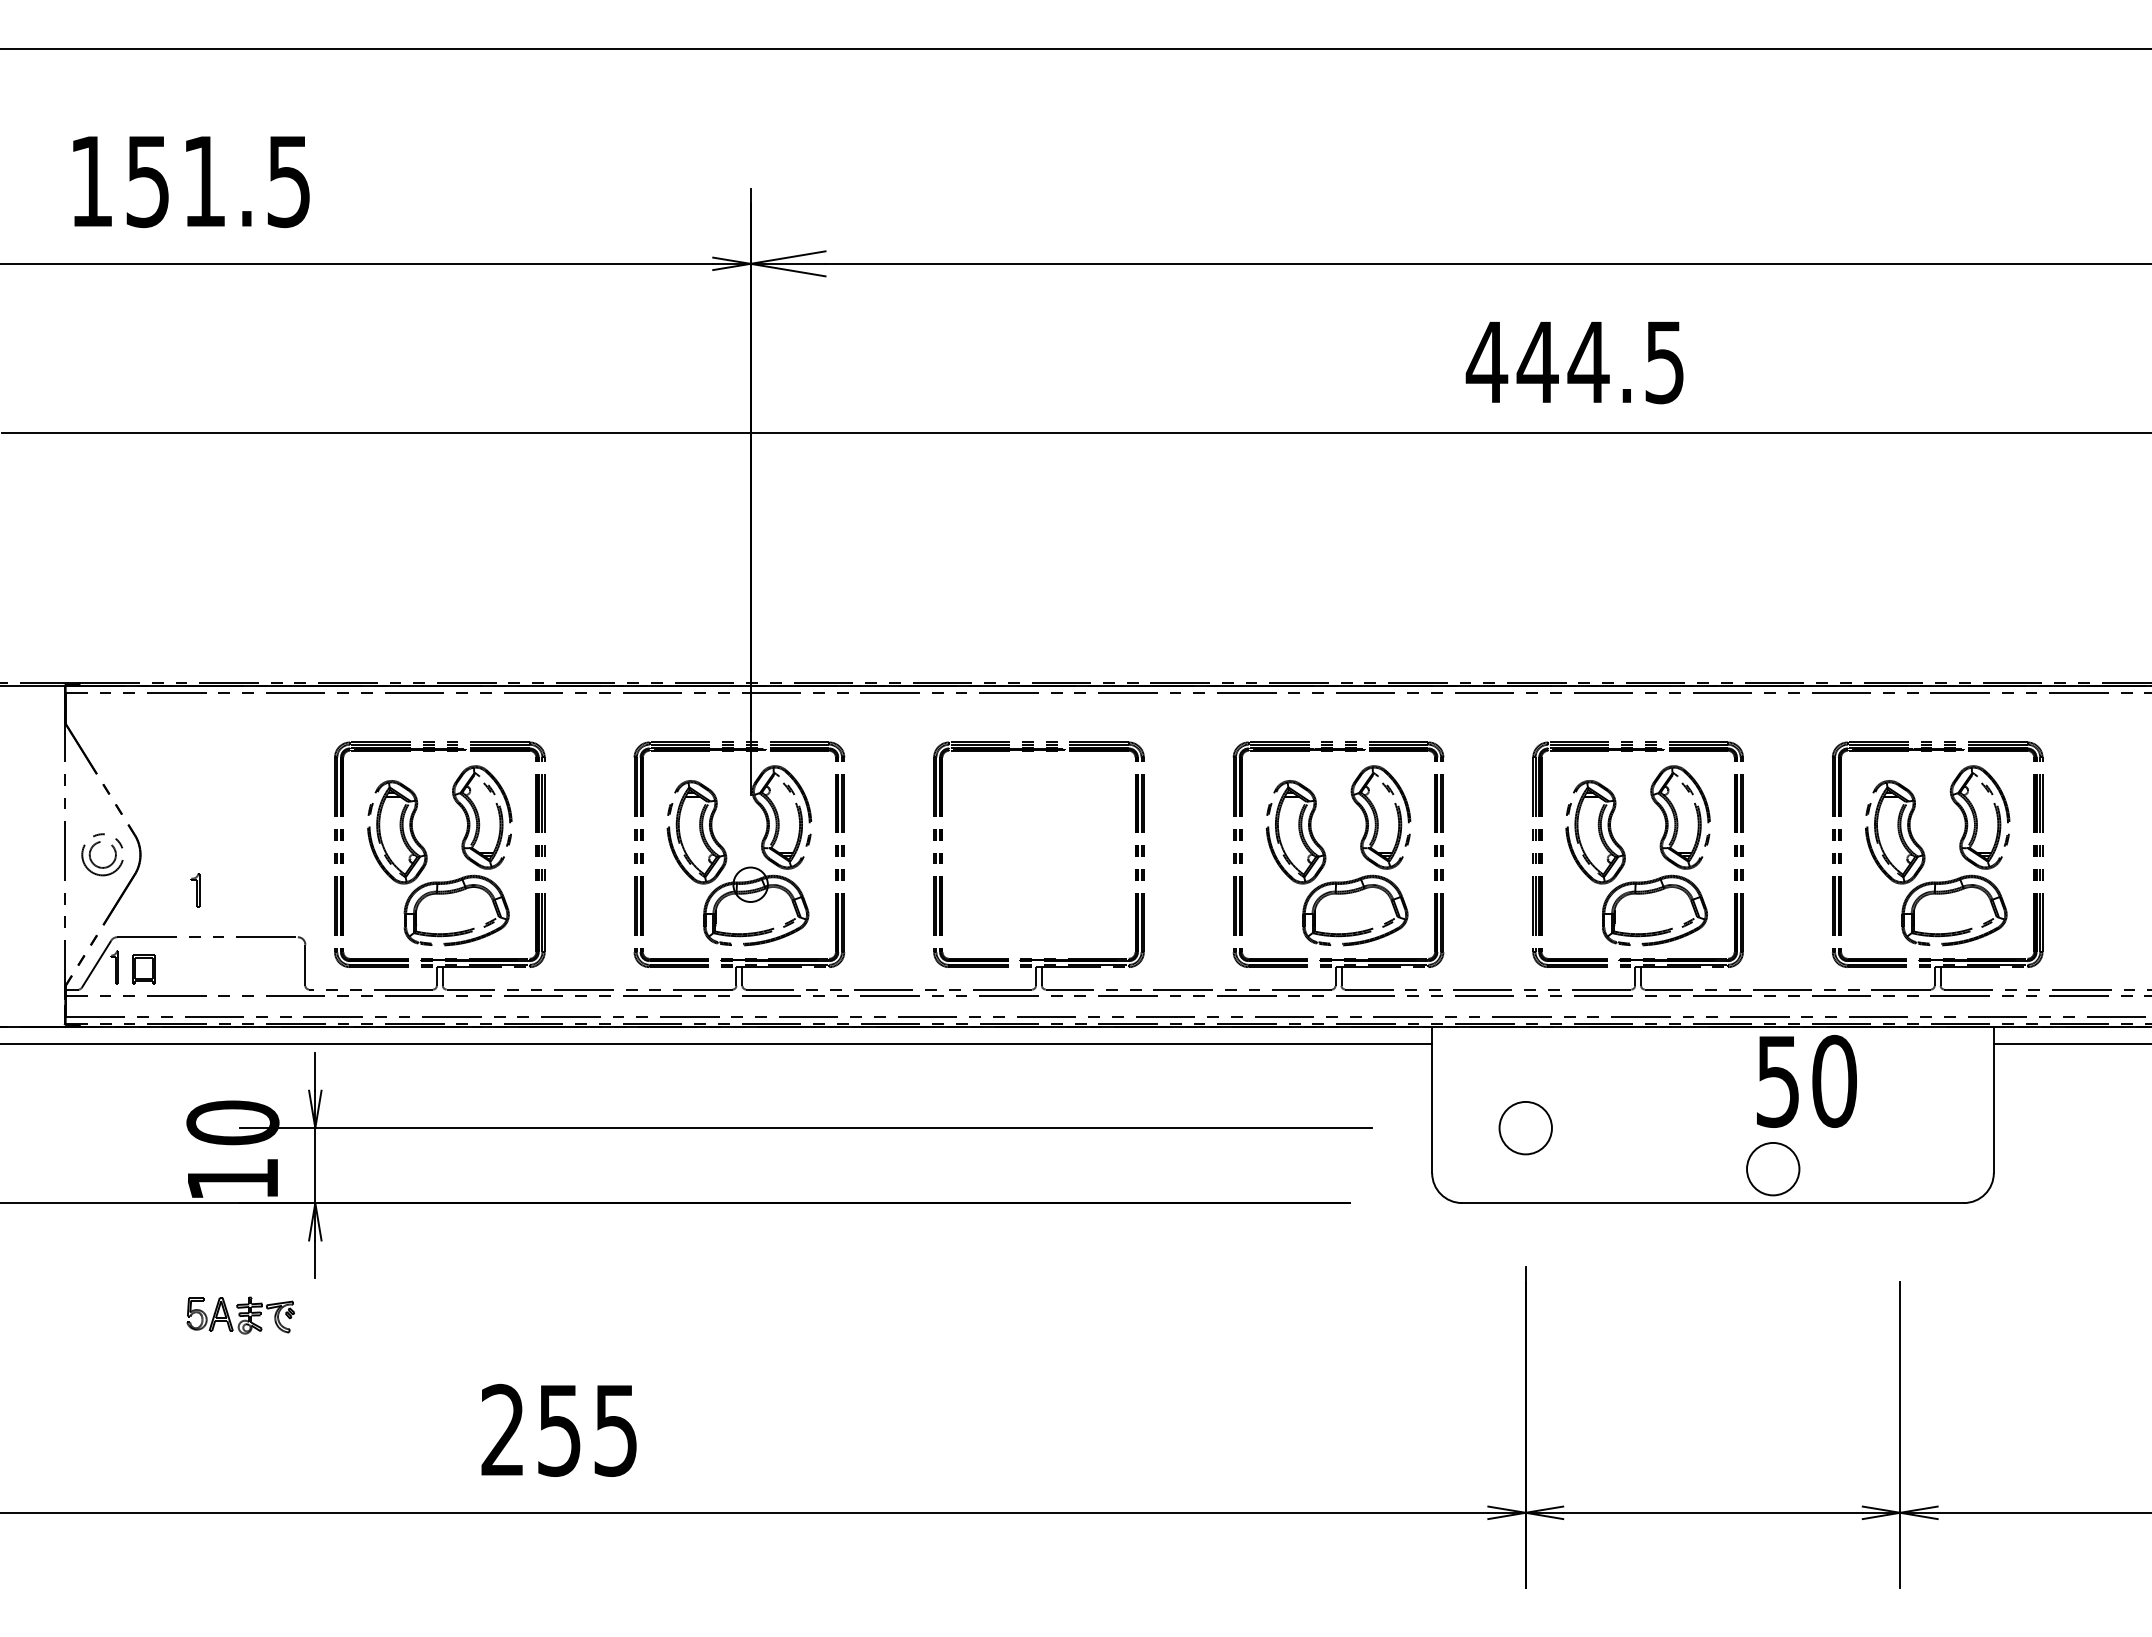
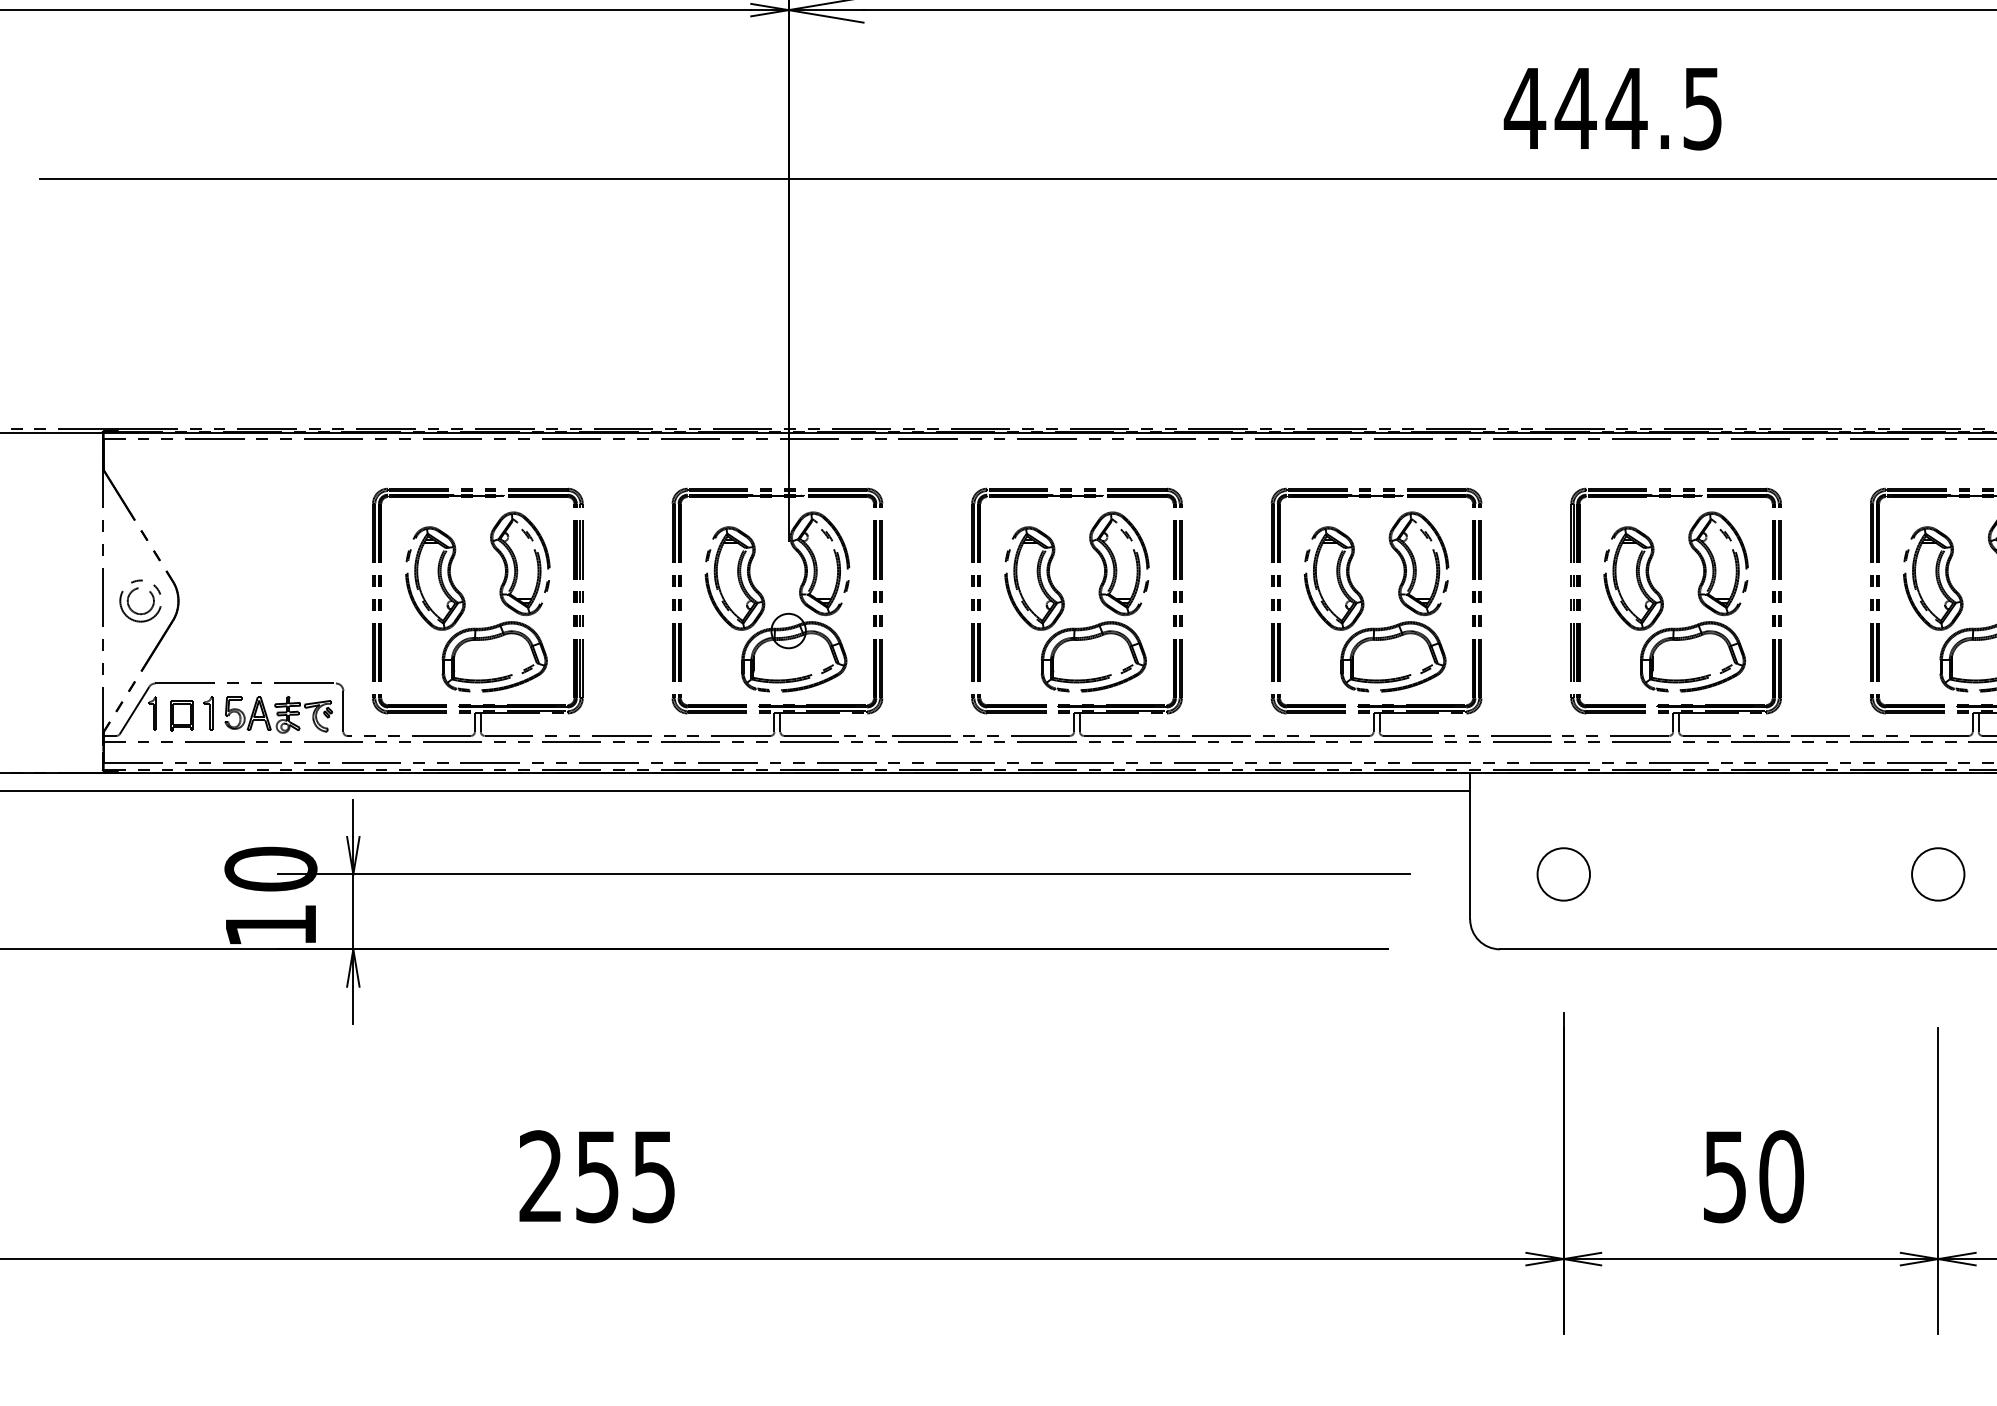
part: (1026, 855) -> (1064, 601), added
part: (195, 890) -> (208, 713), moved
text: (1806, 1081) -> (1753, 1176), moved
circle: (1773, 1169) -> (1938, 874), moved
part: (240, 1315) -> (278, 714), moved

